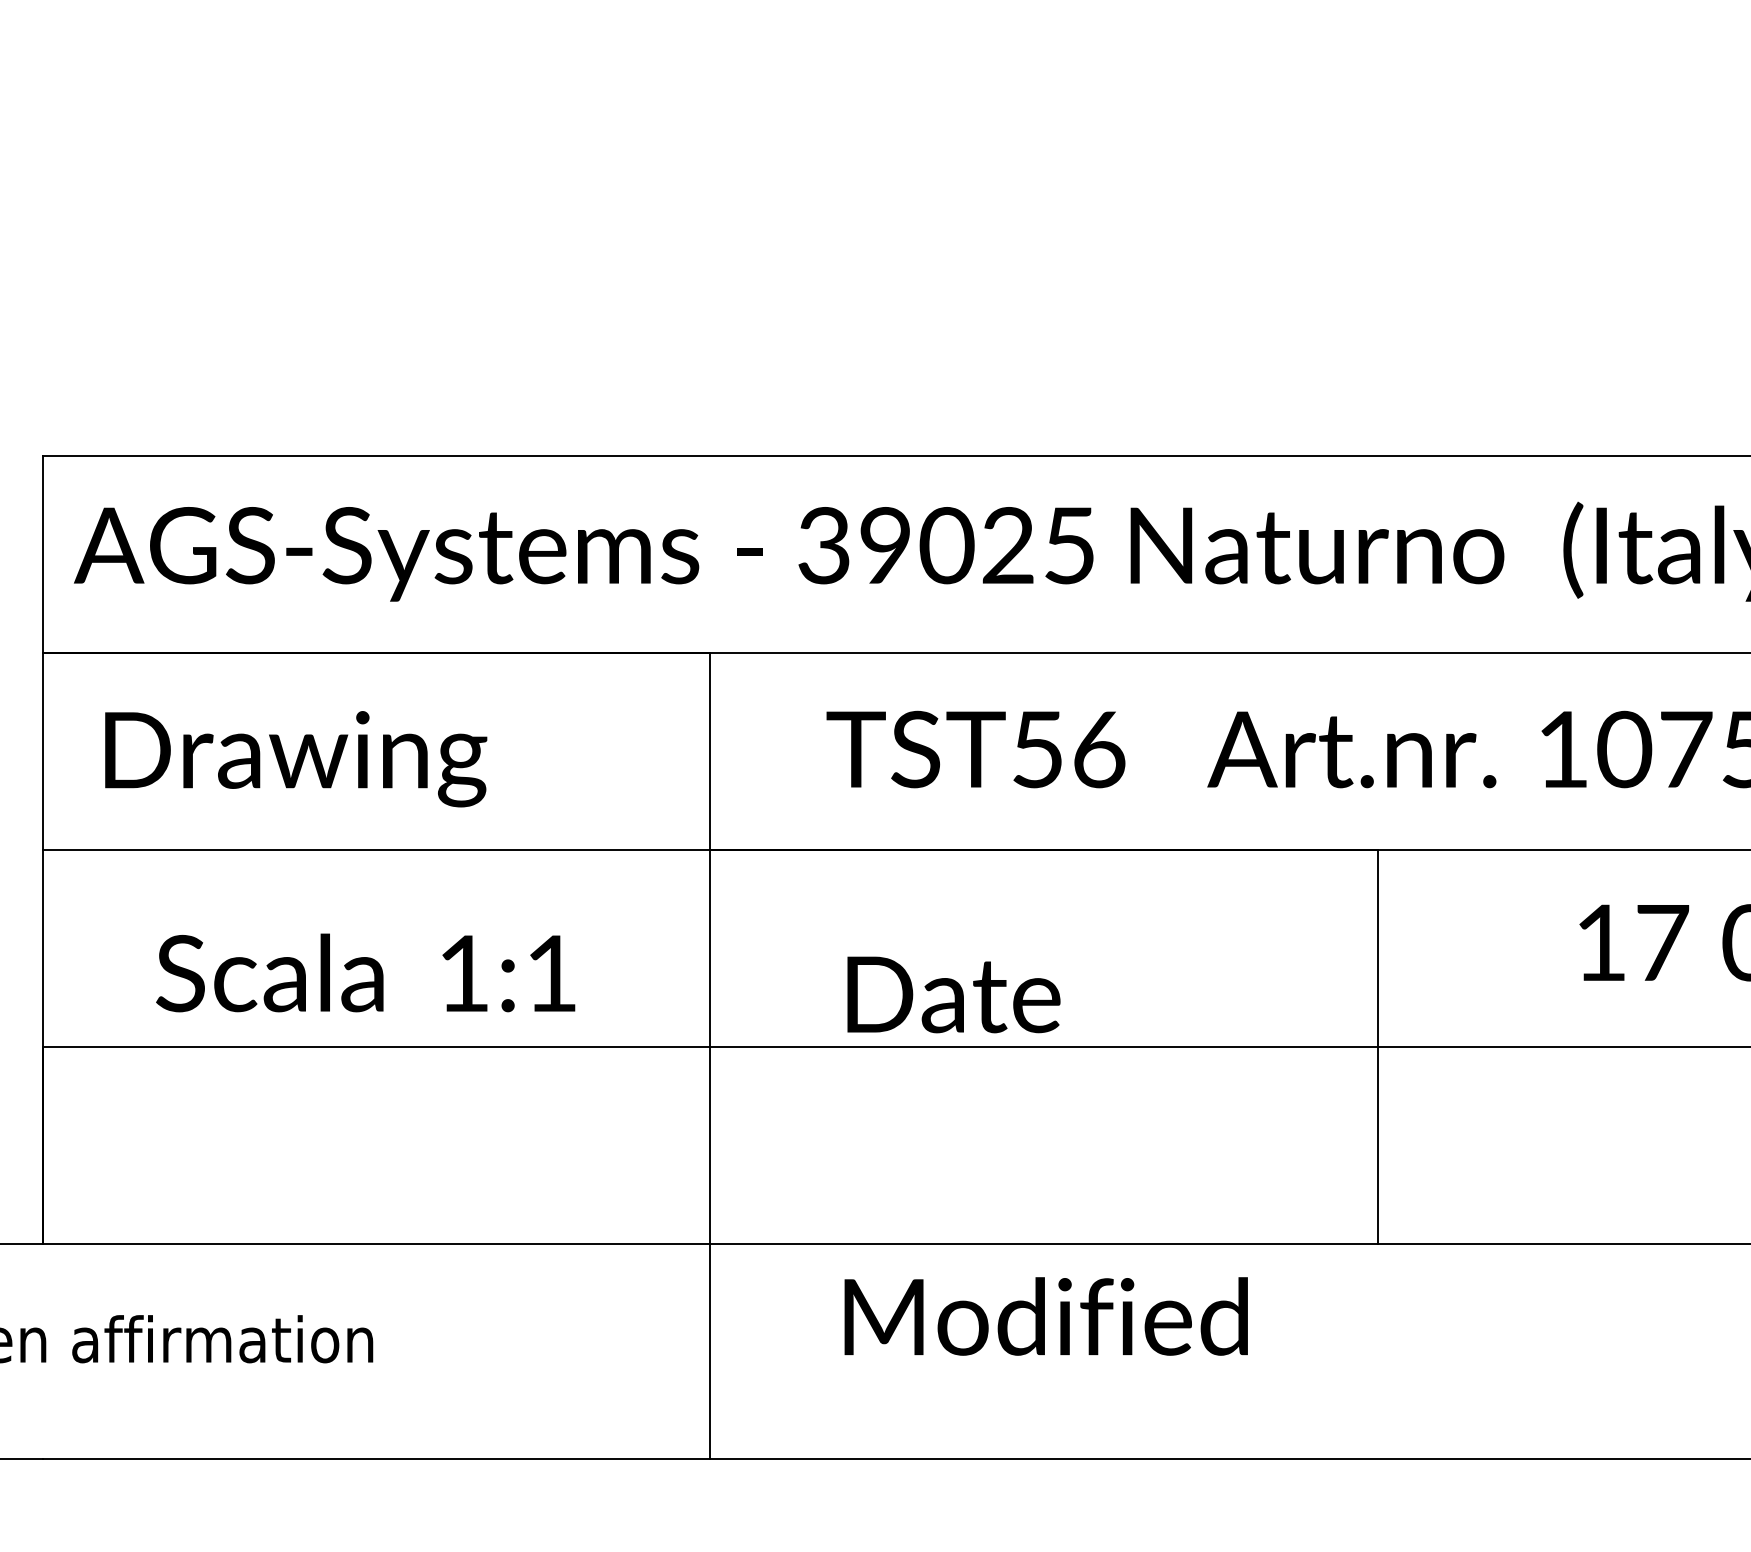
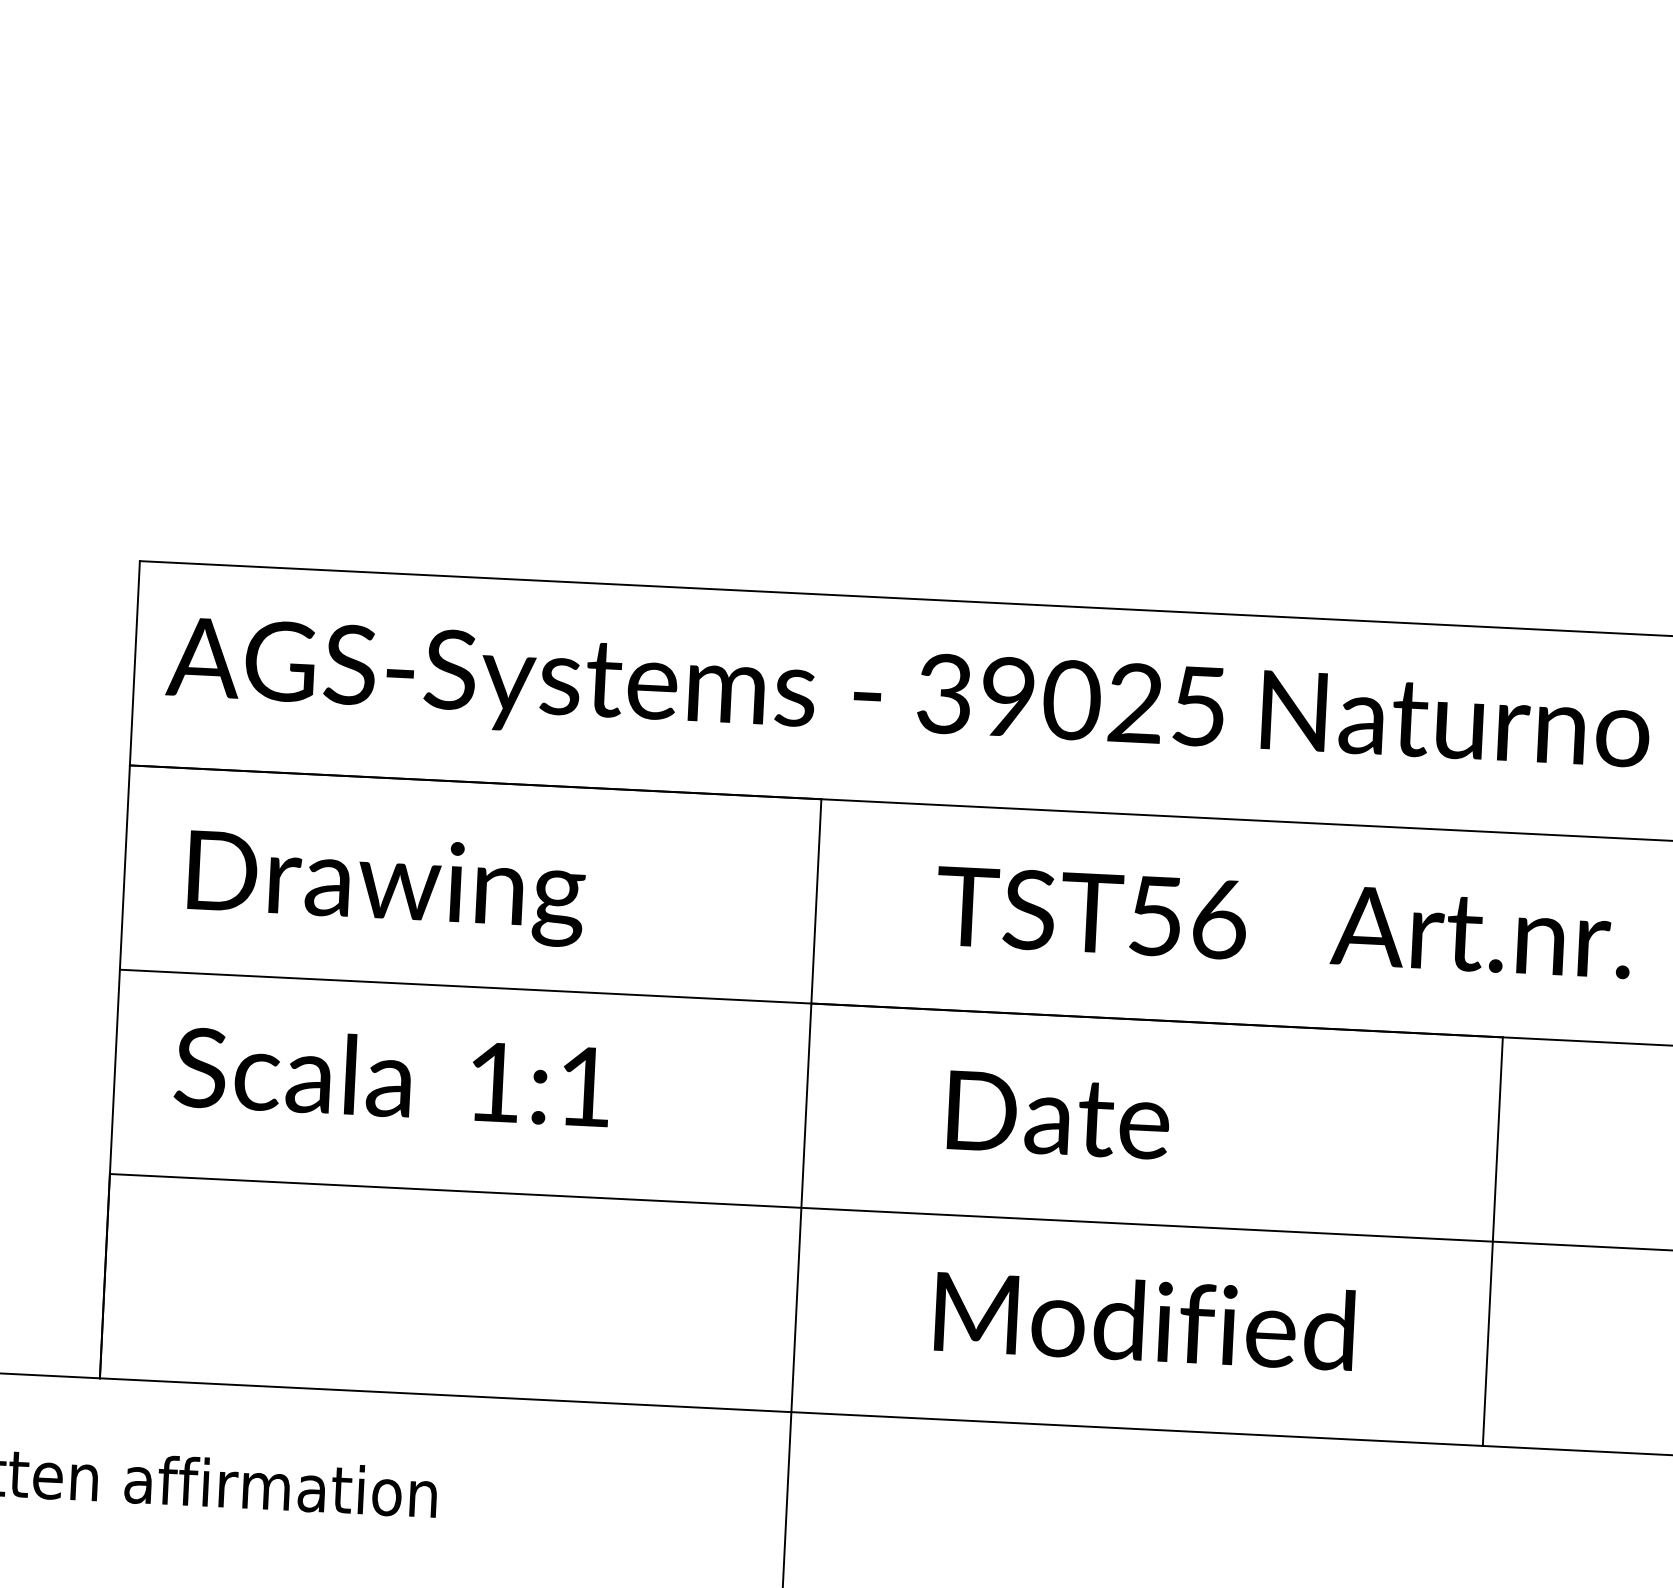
text: (365, 972) -> (392, 1076), moved
text: (953, 994) -> (1058, 1115), moved
text: (1045, 1316) -> (1143, 1320), moved

